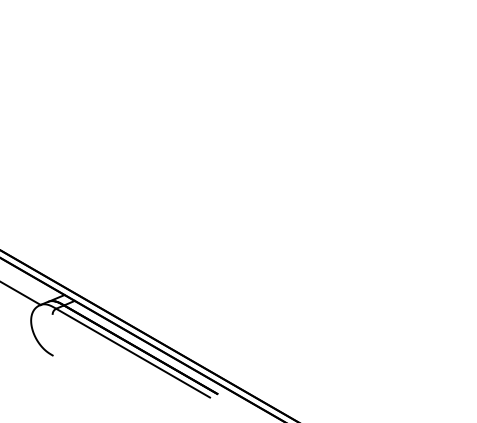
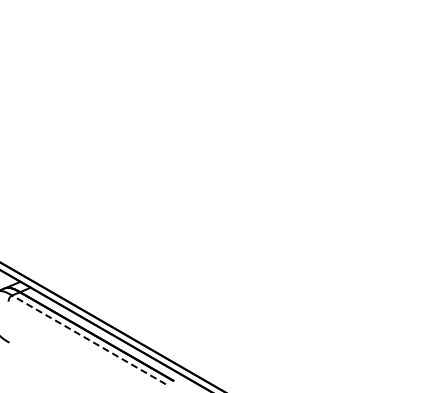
line: (133, 353) -> (89, 340), solid -> dashed

